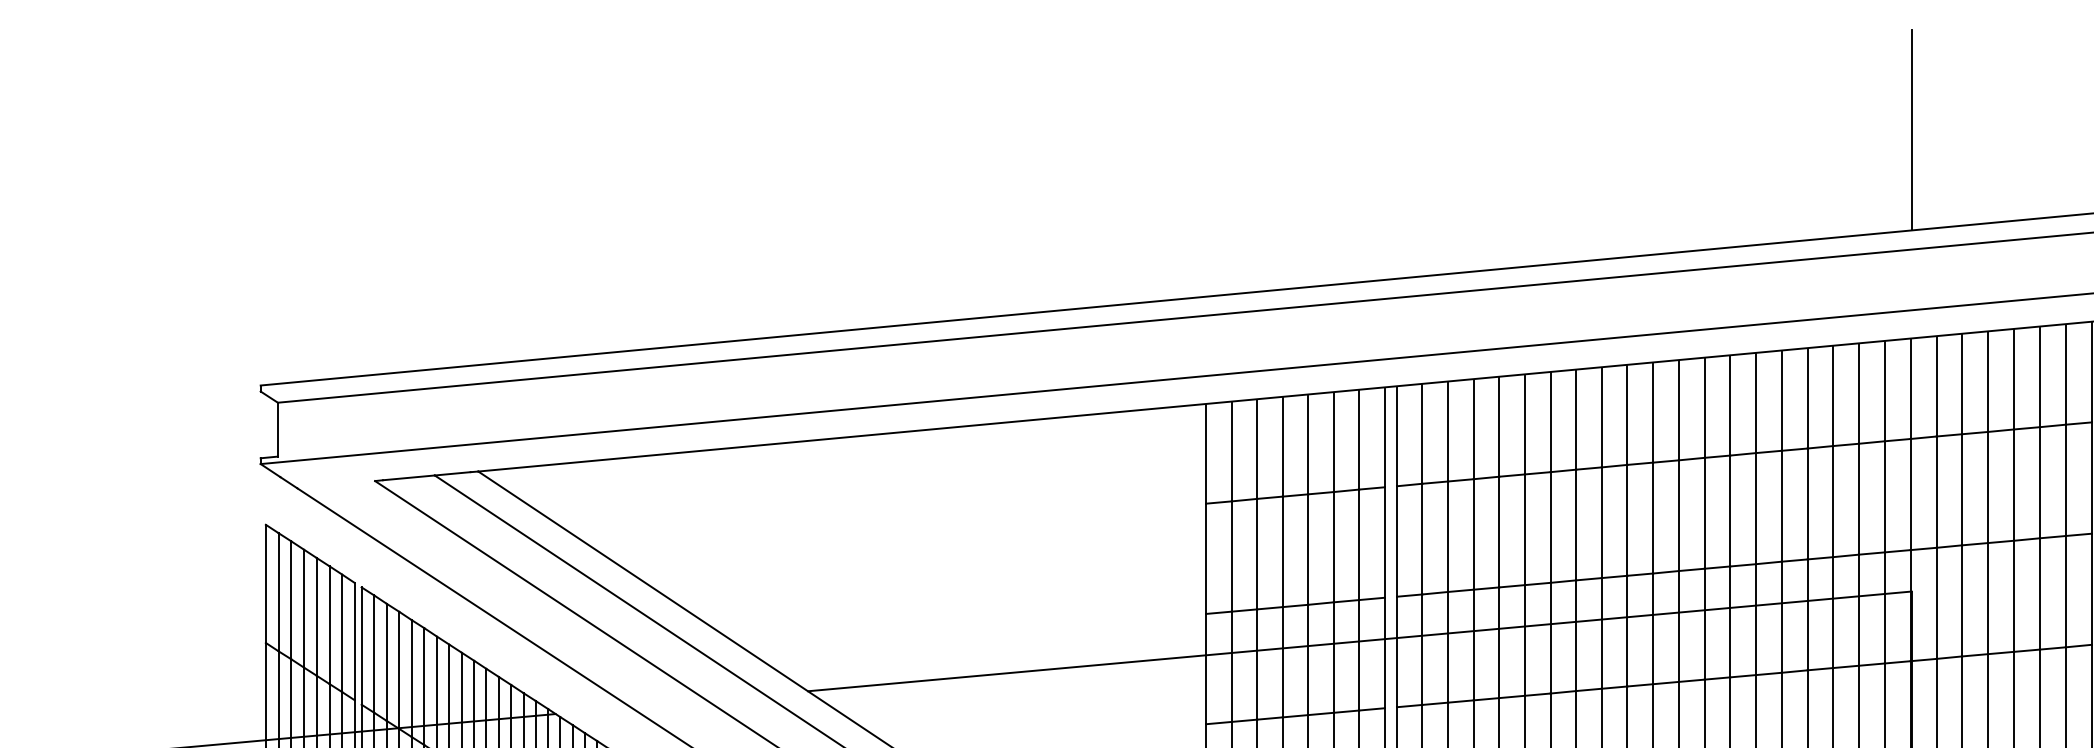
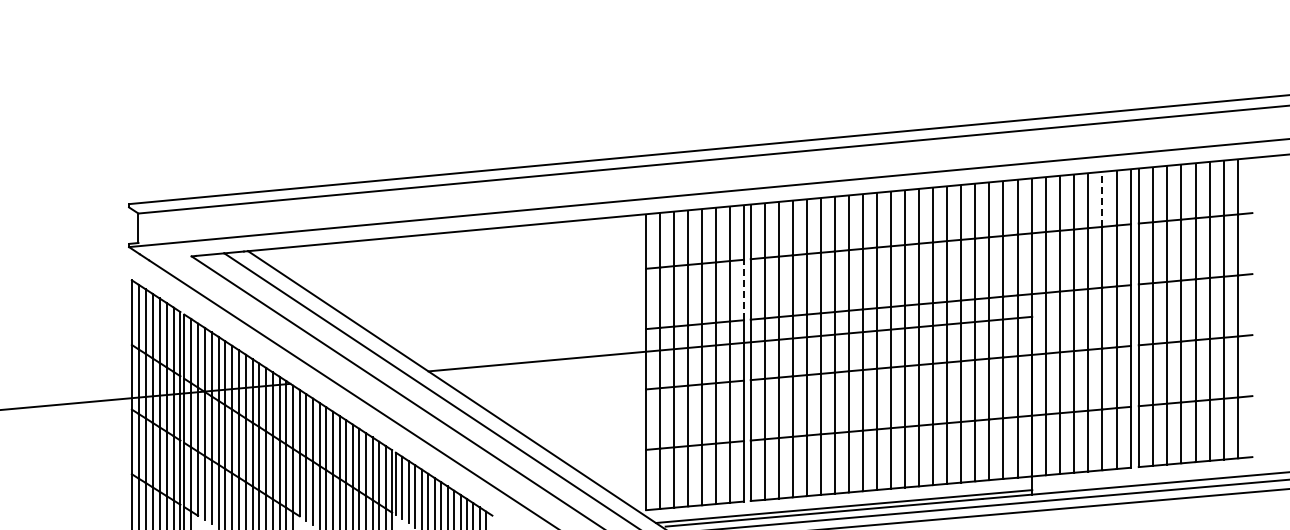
line: (1912, 130) -> (1032, 64), removed
line: (2040, 377) -> (1102, 199), solid -> dashed
line: (1385, 541) -> (744, 289), solid -> dashed

